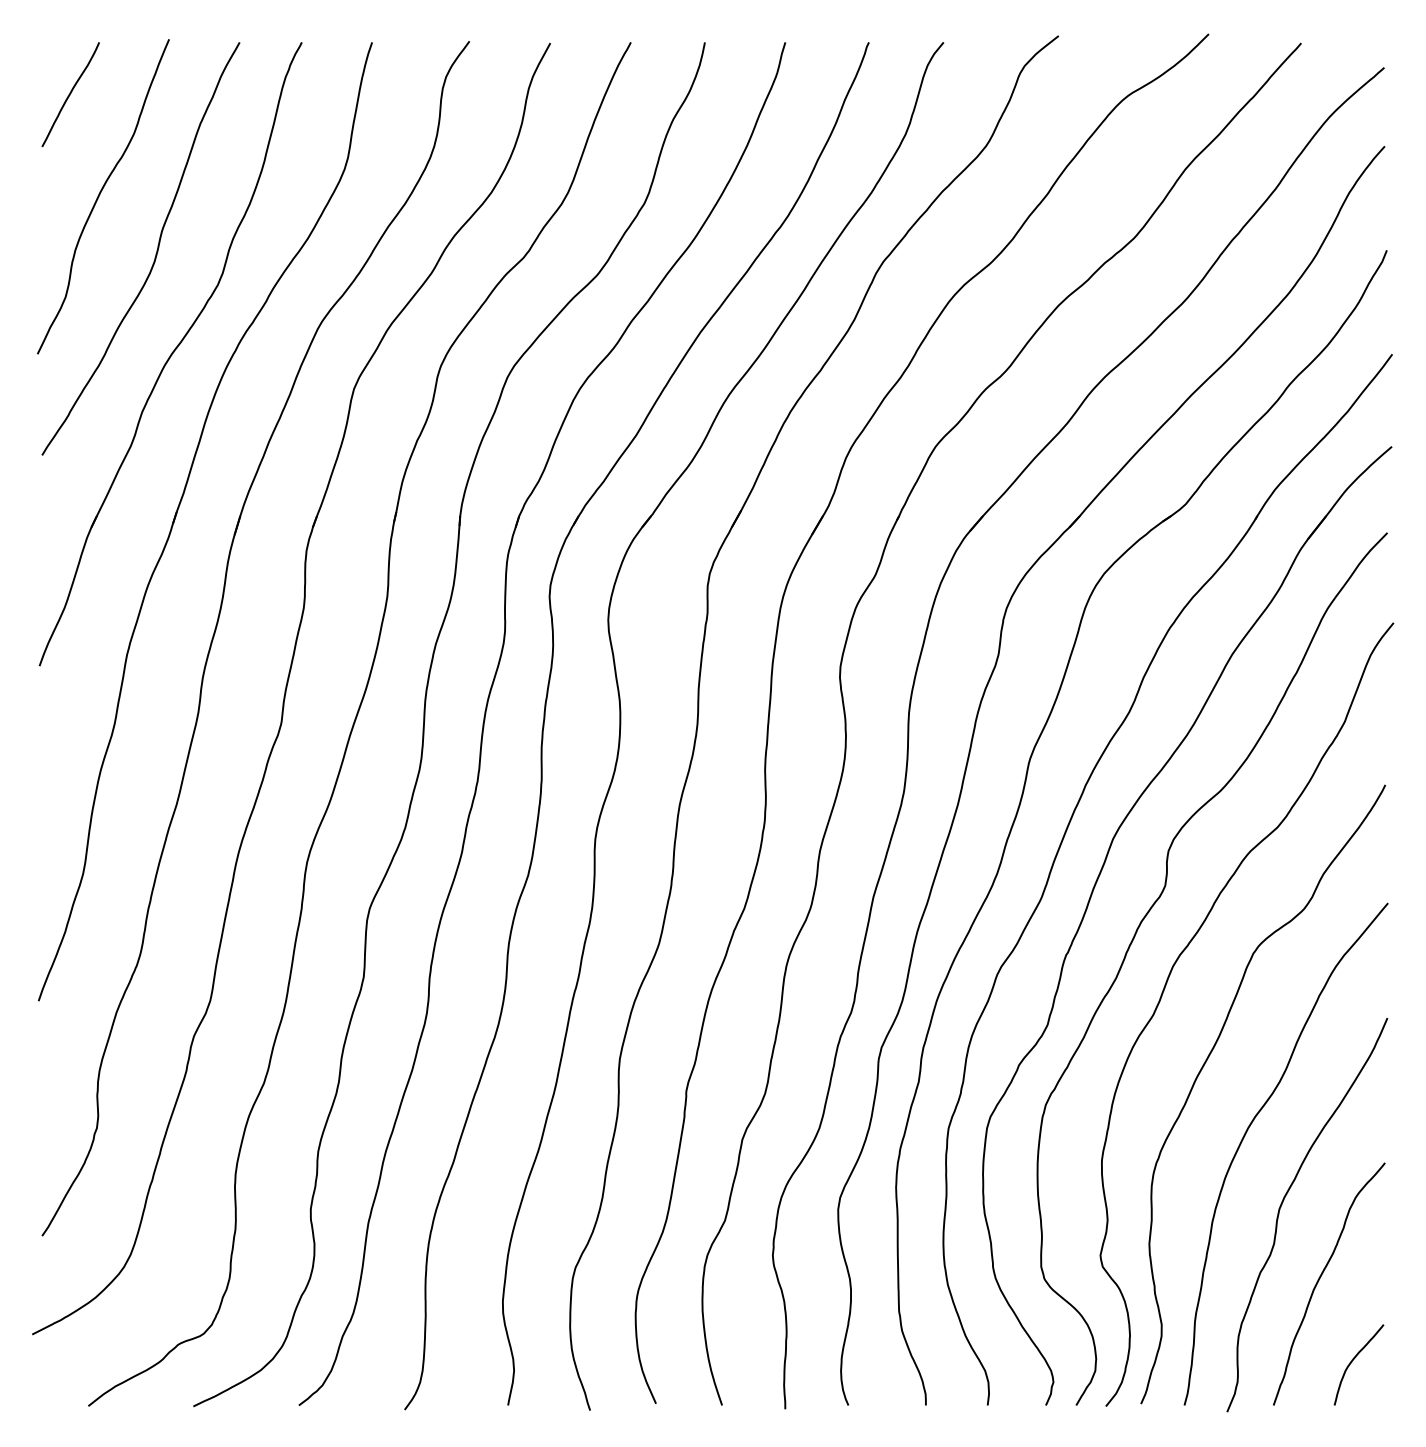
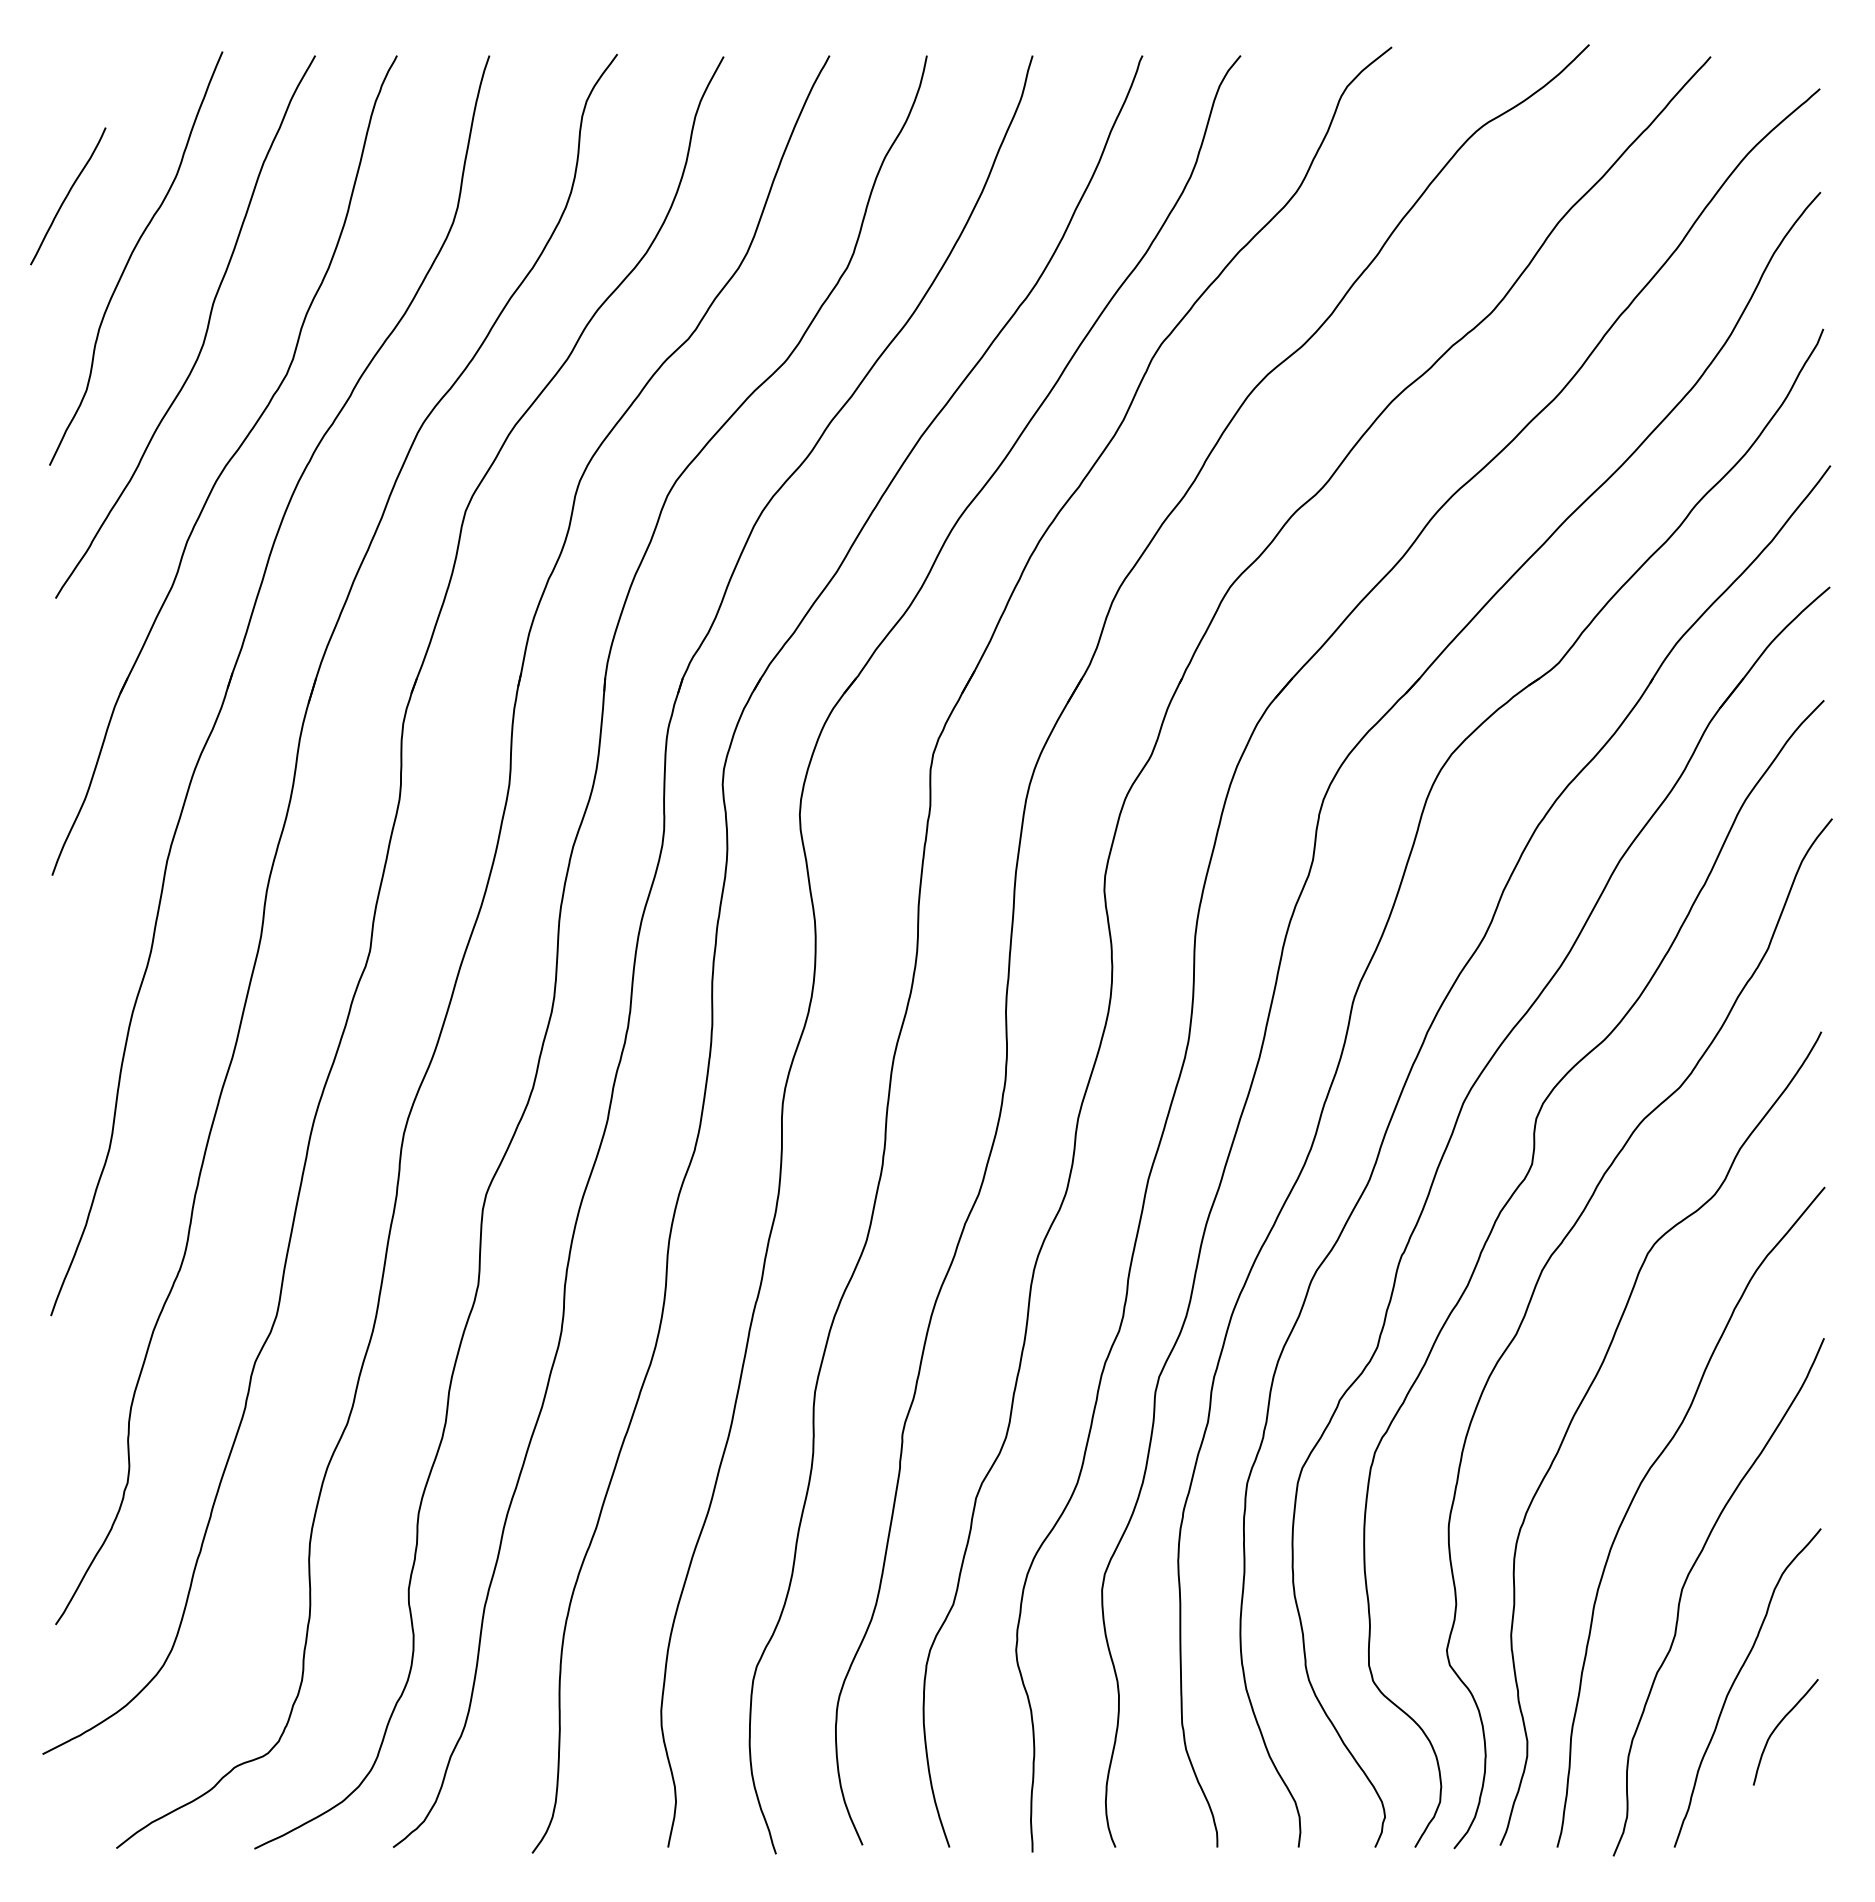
curve: (70, 94) -> (68, 195), moved
curve: (1353, 1360) -> (1778, 1726), moved

